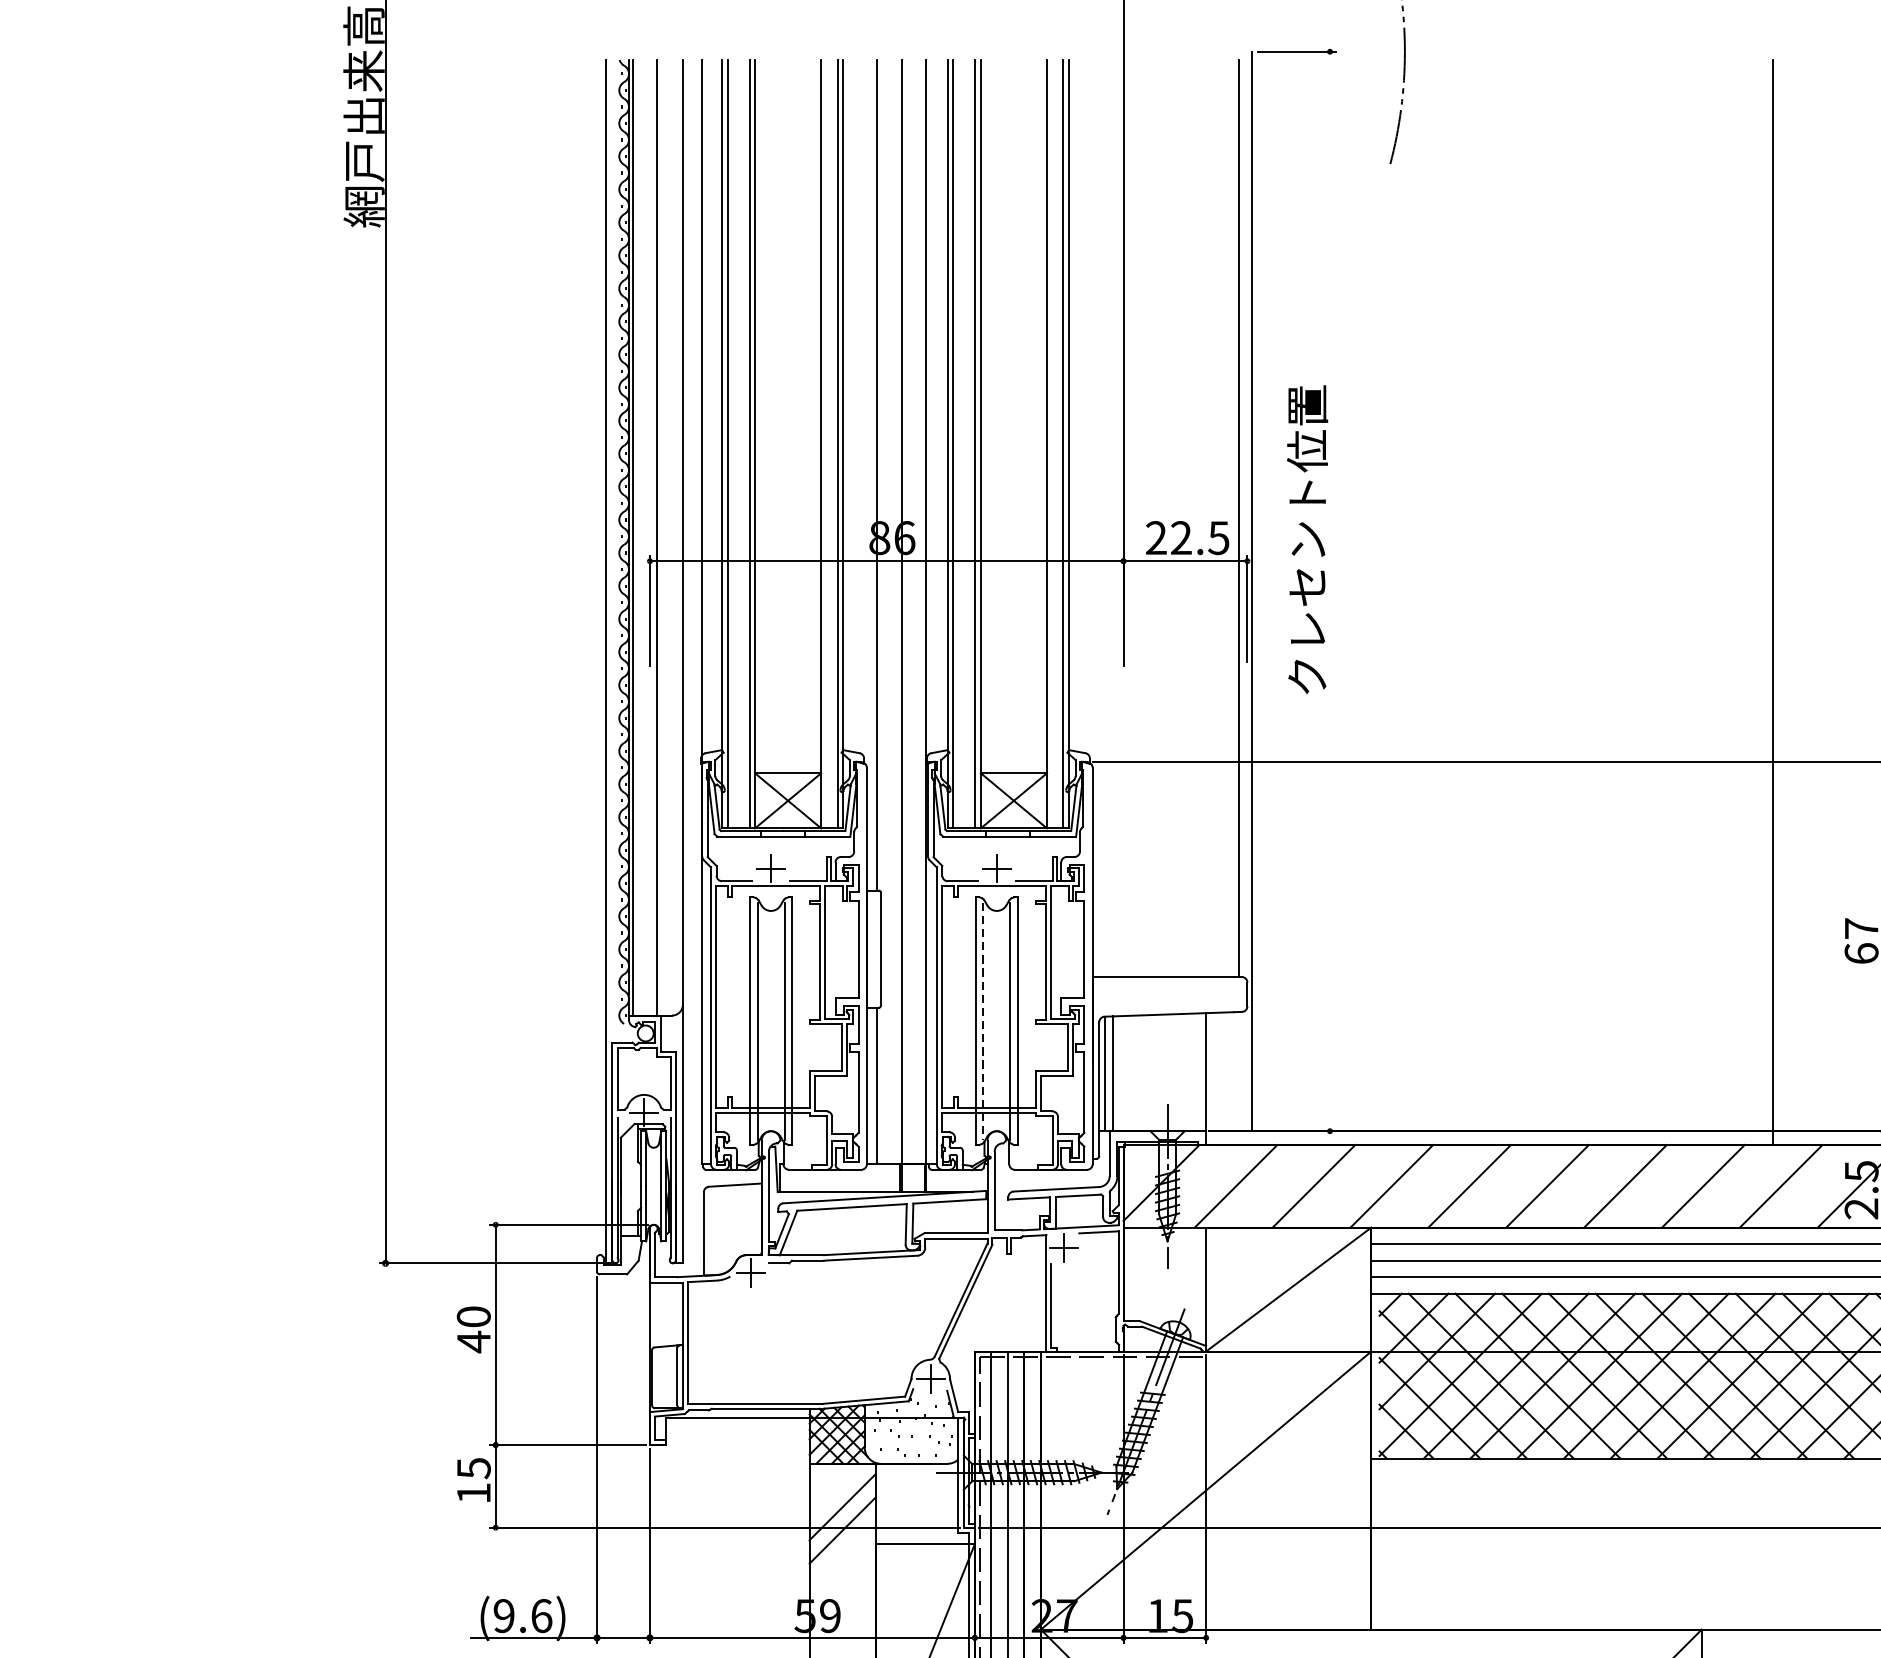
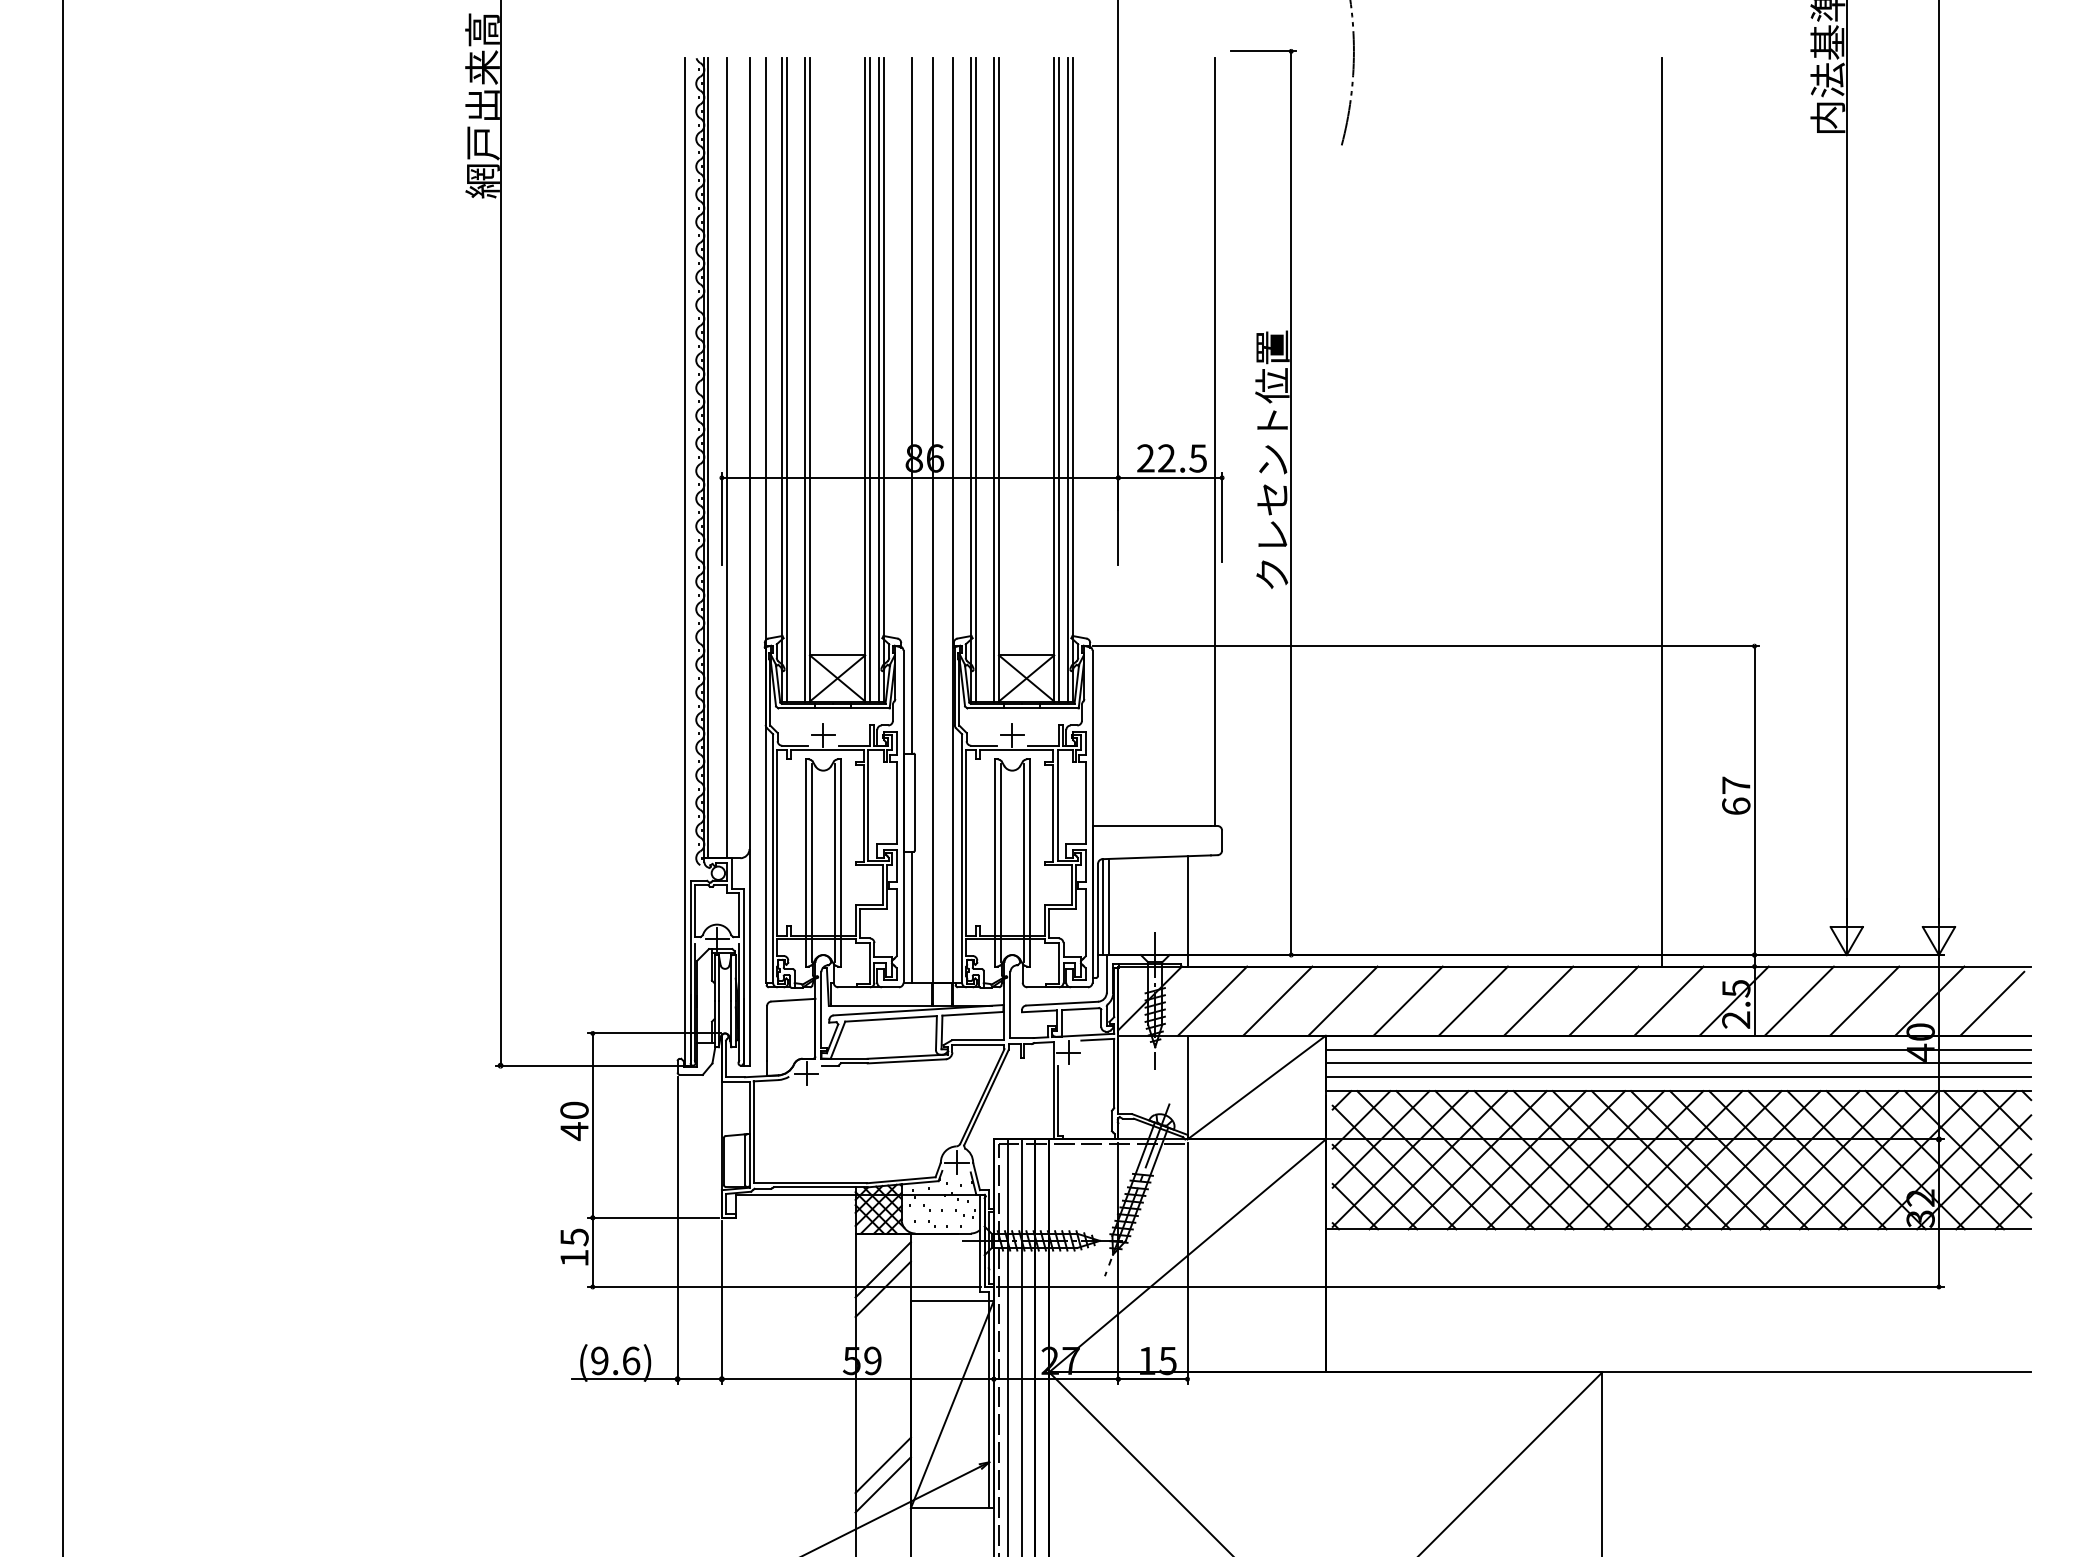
line: (826, 443) -> (869, 379), added
line: (1052, 443) -> (1058, 379), added
line: (1252, 591) -> (1291, 503), moved
line: (983, 1021) -> (1001, 863), dashed -> solid

